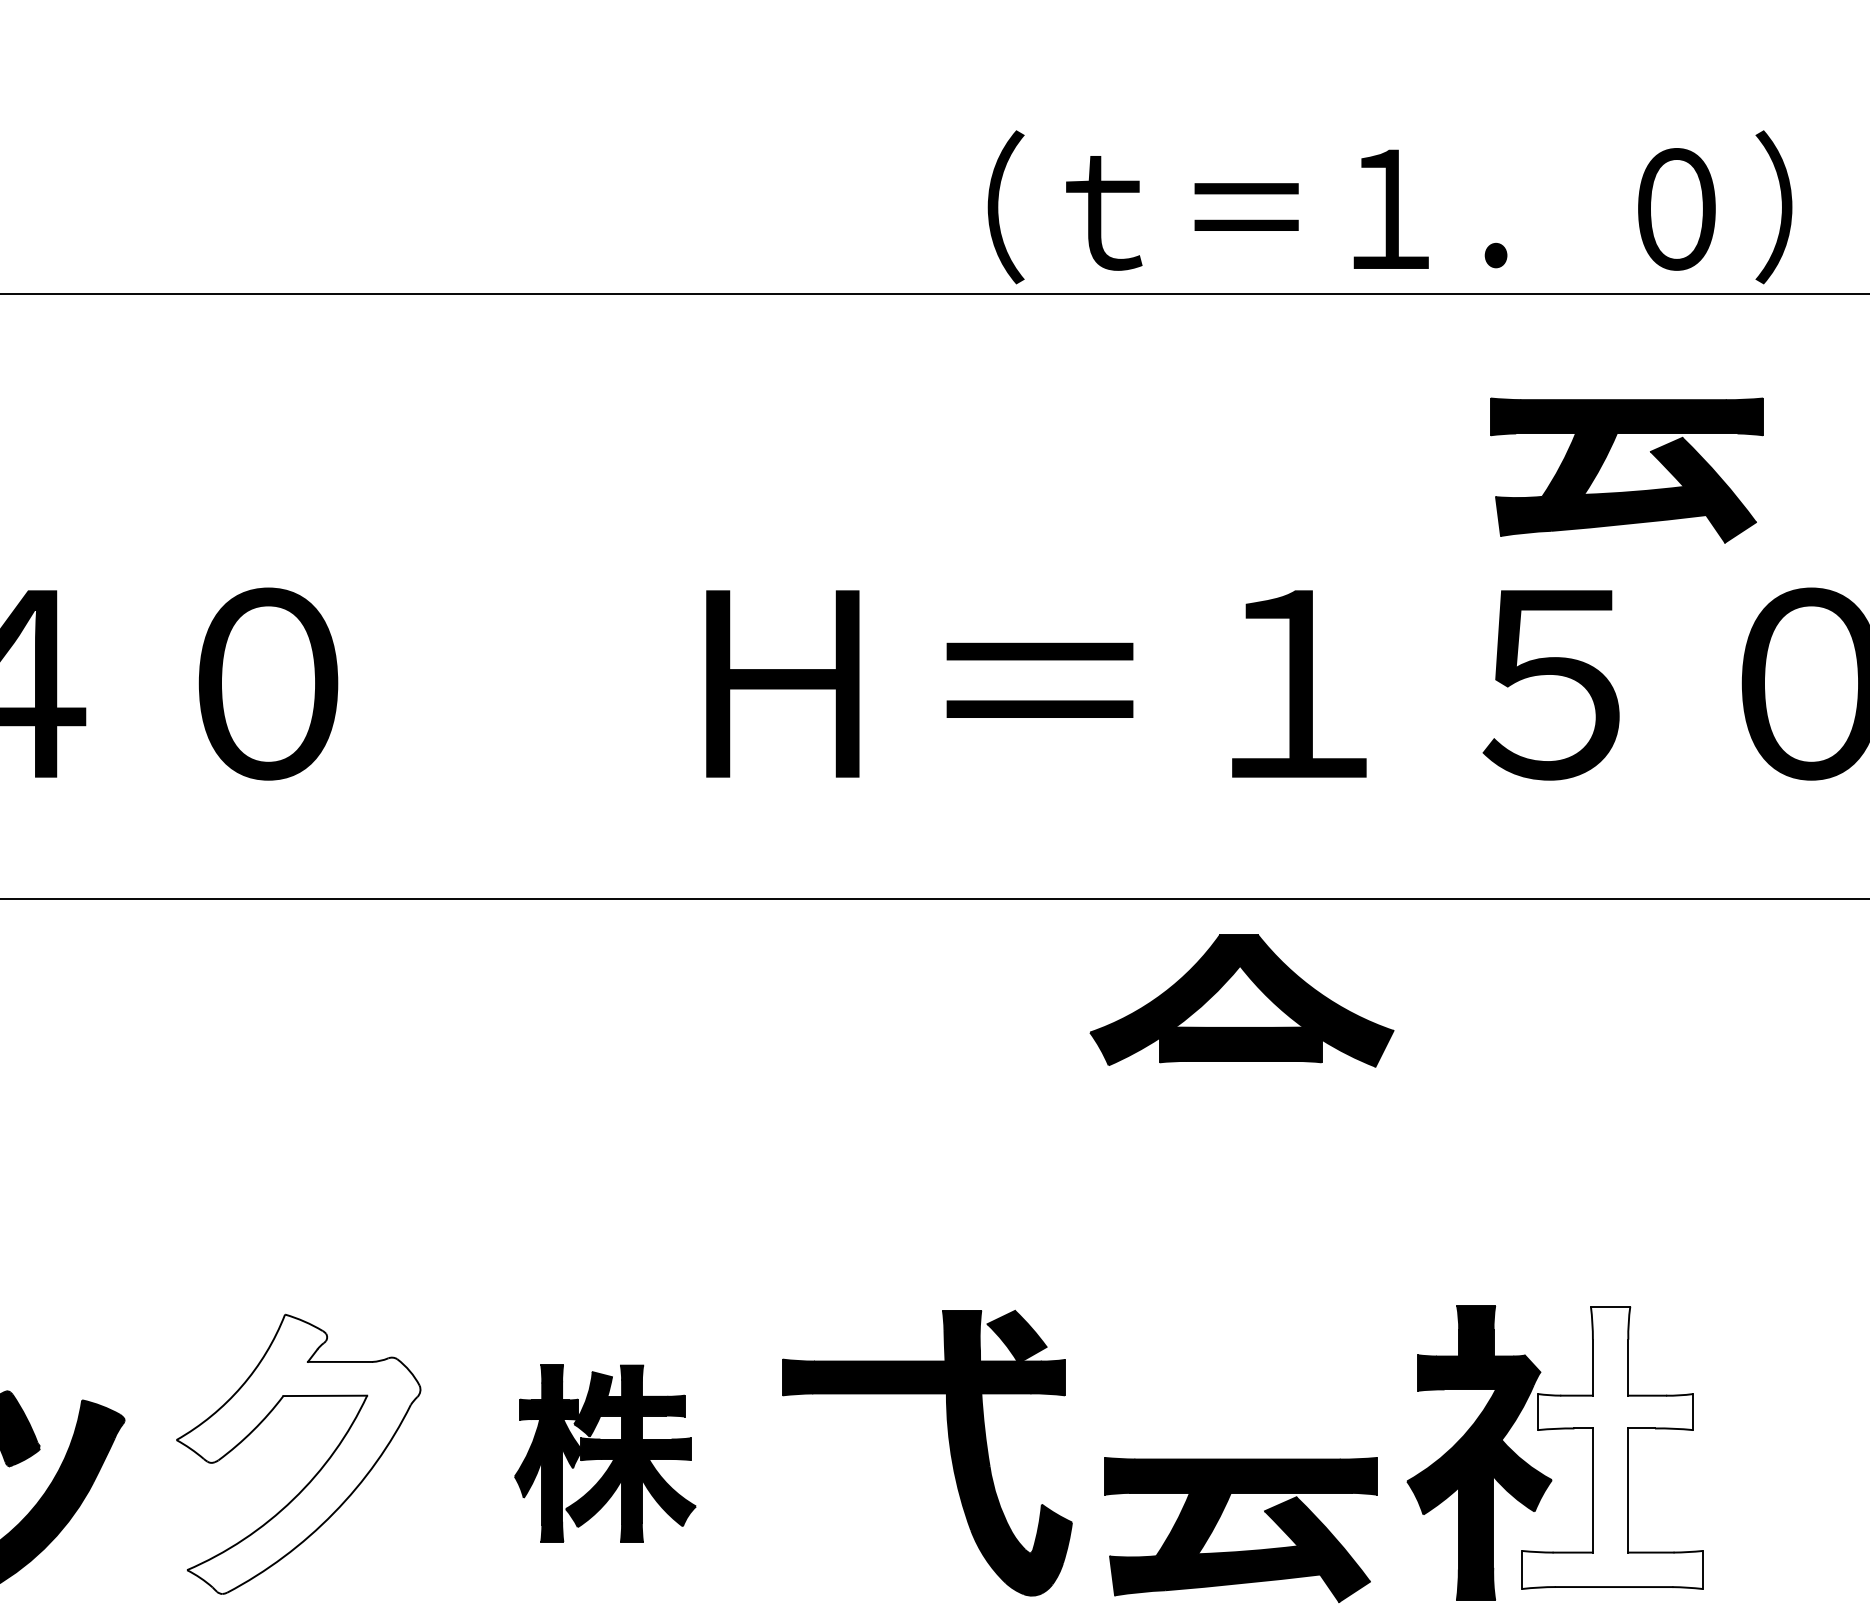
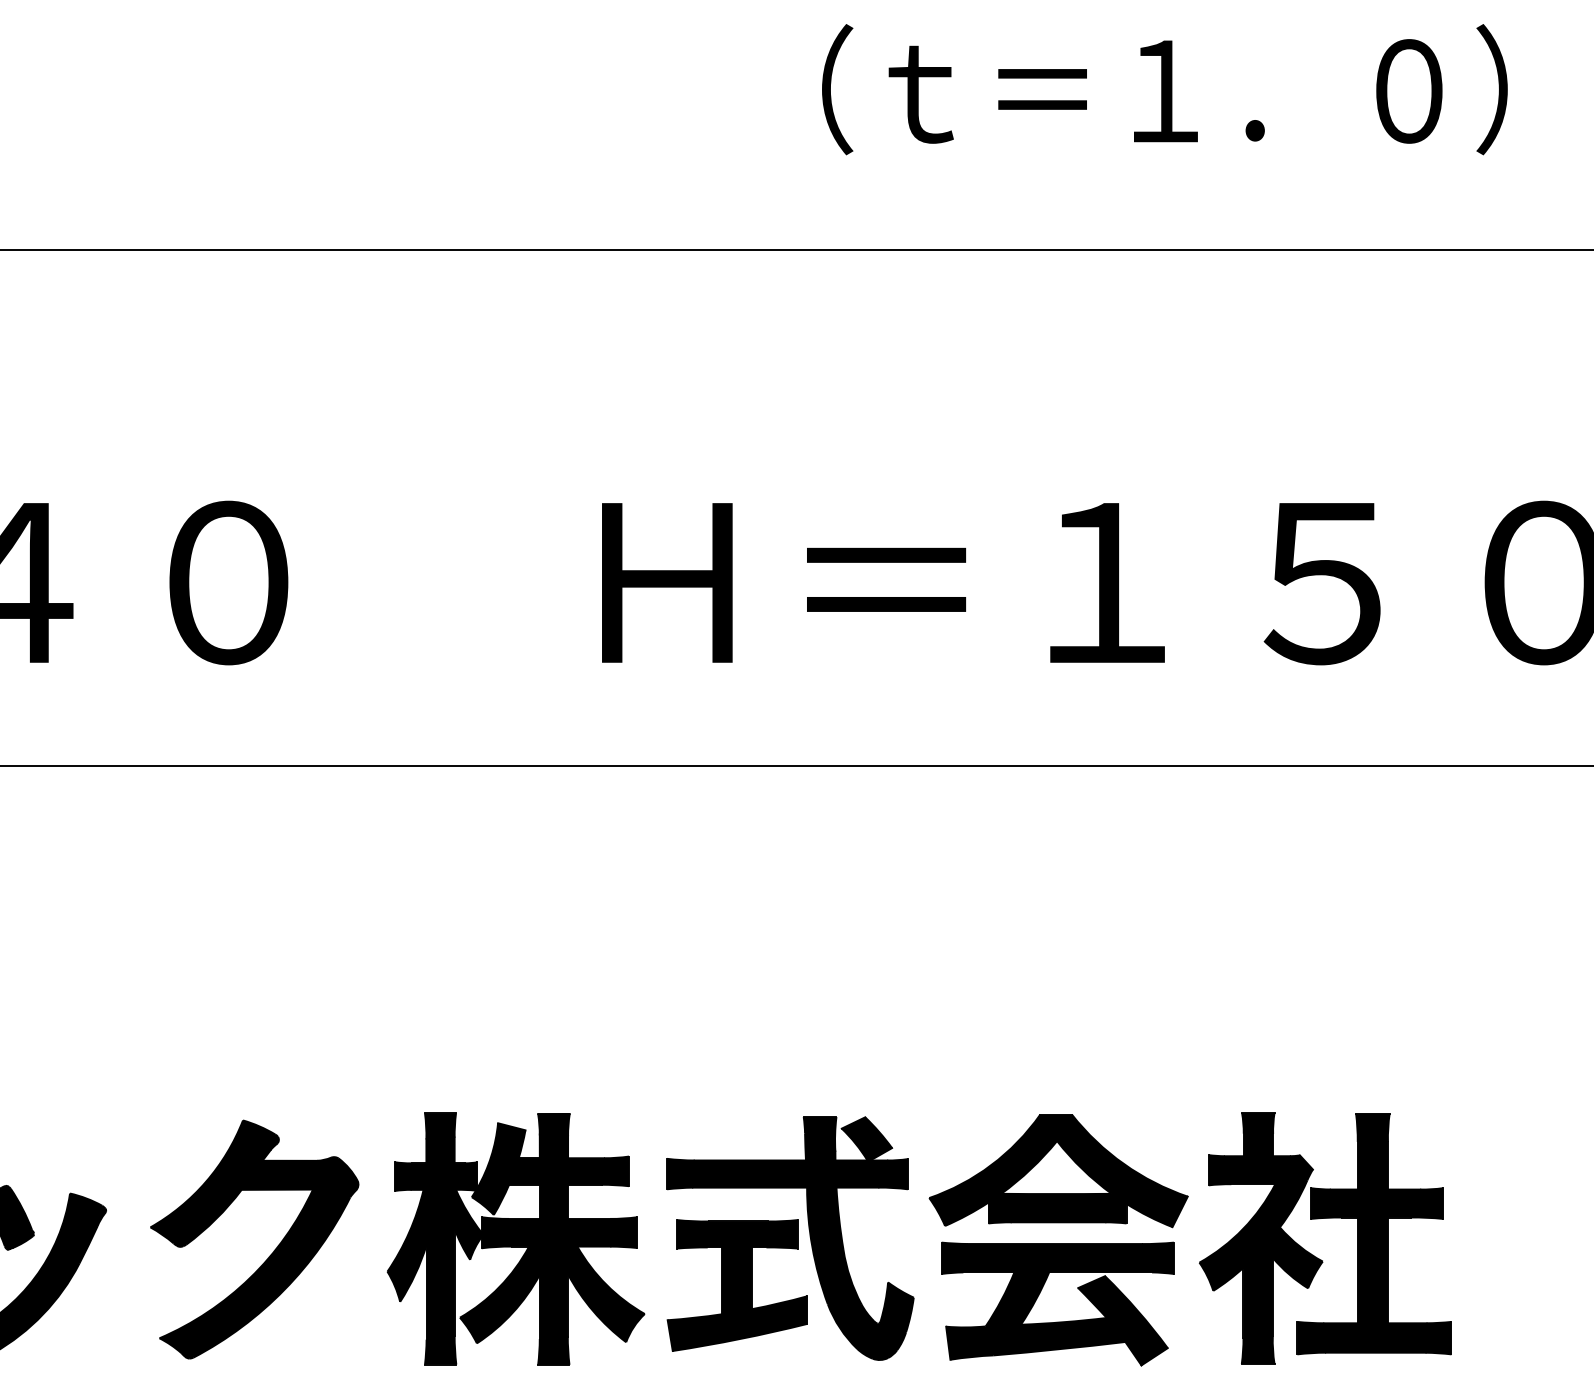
text: (1389, 207) -> (1164, 89), moved
part: (1626, 491) -> (1386, 418), removed
part: (1241, 1001) -> (1058, 1171), moved
fill: (1612, 1447) -> (1374, 1233), added
part: (604, 1453) -> (515, 1238), size x1.67
fill: (298, 1454) -> (254, 1239), added
part: (864, 1508) -> (736, 1285), added

